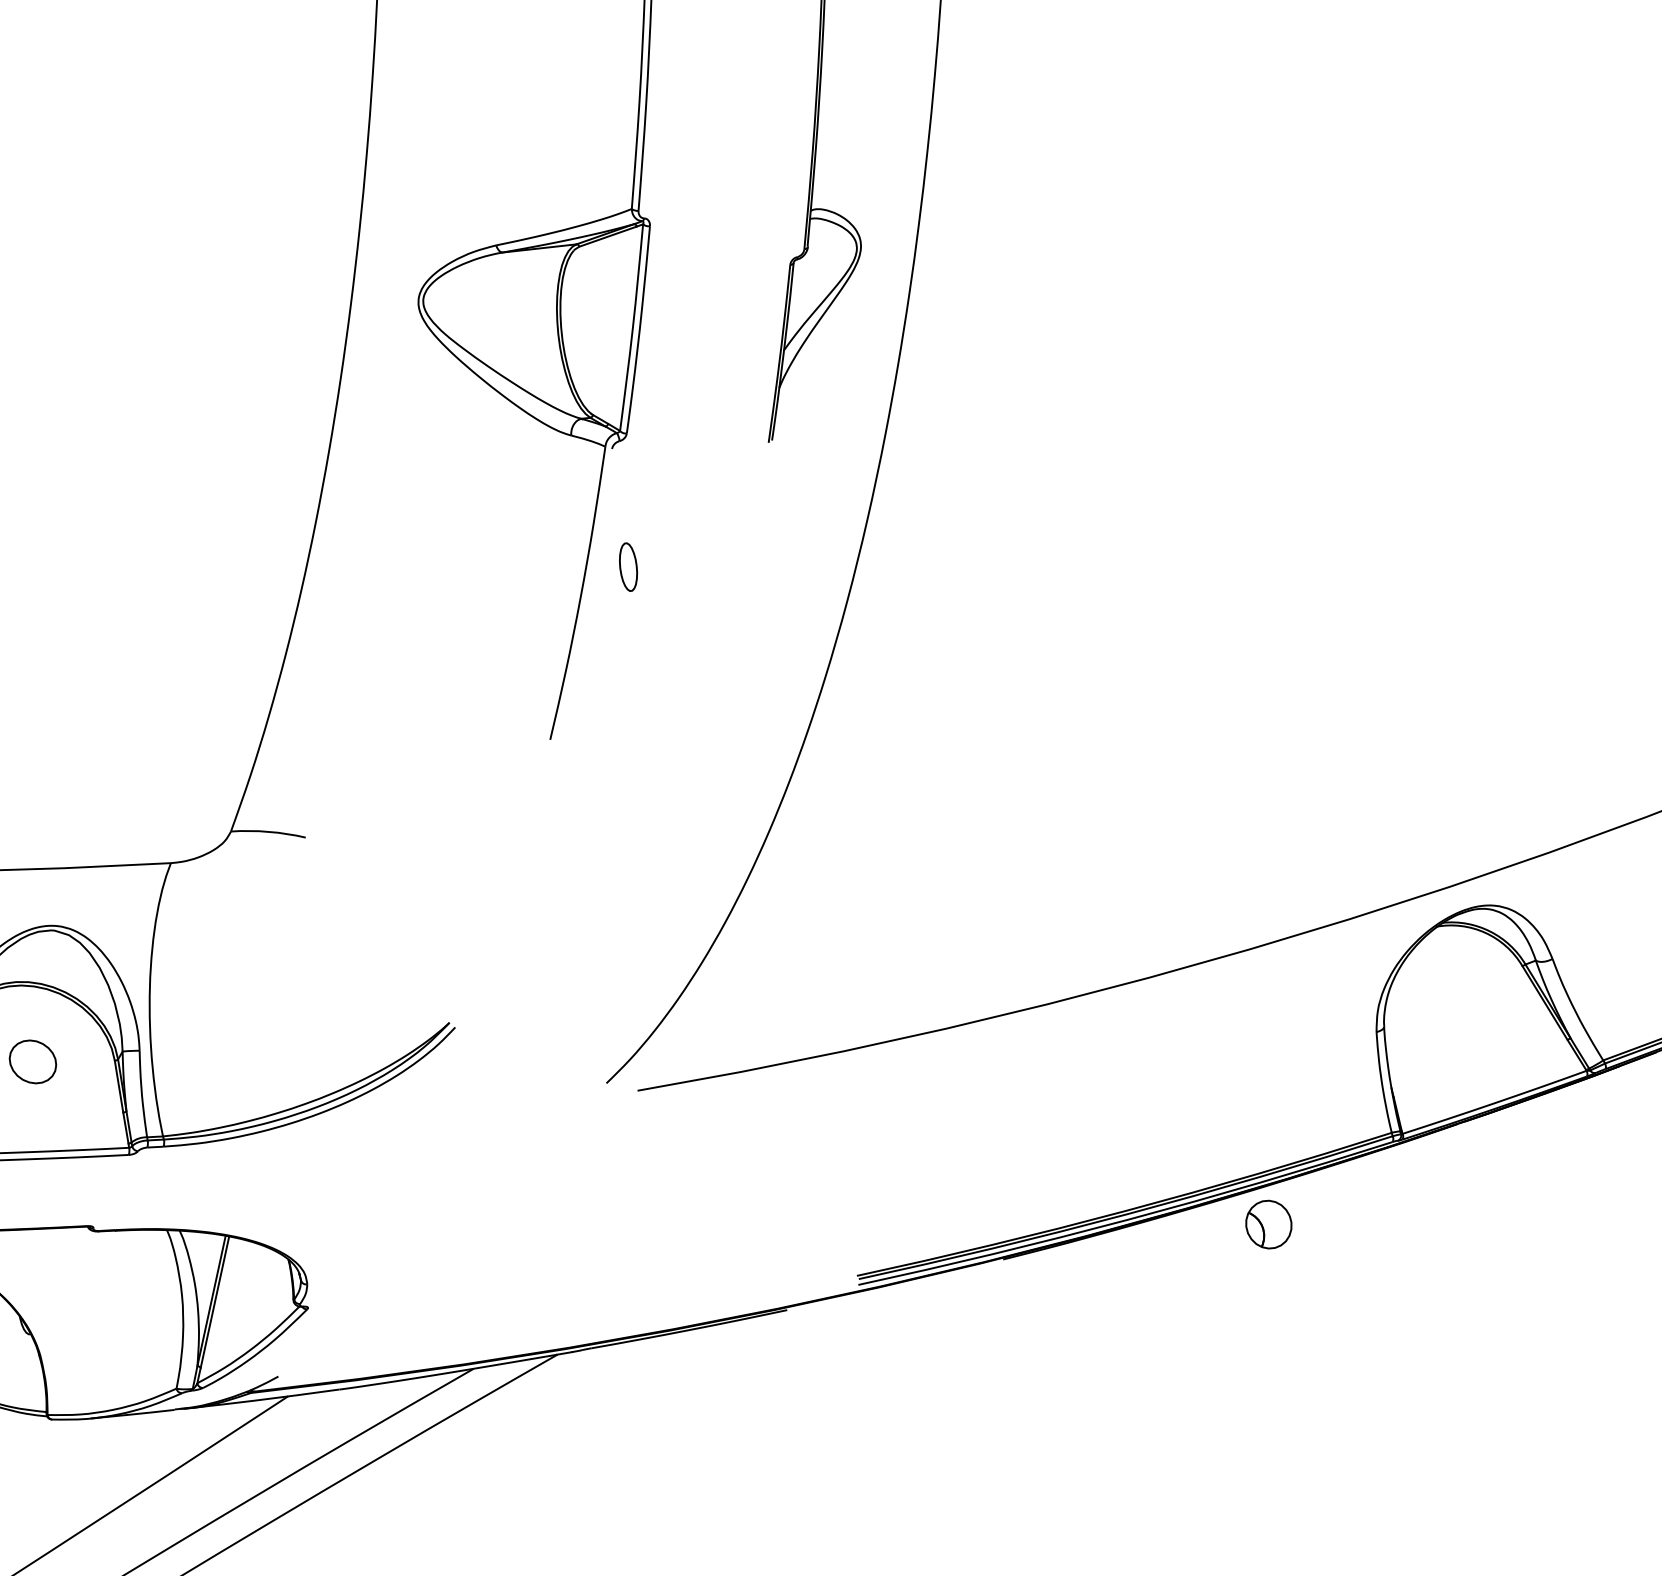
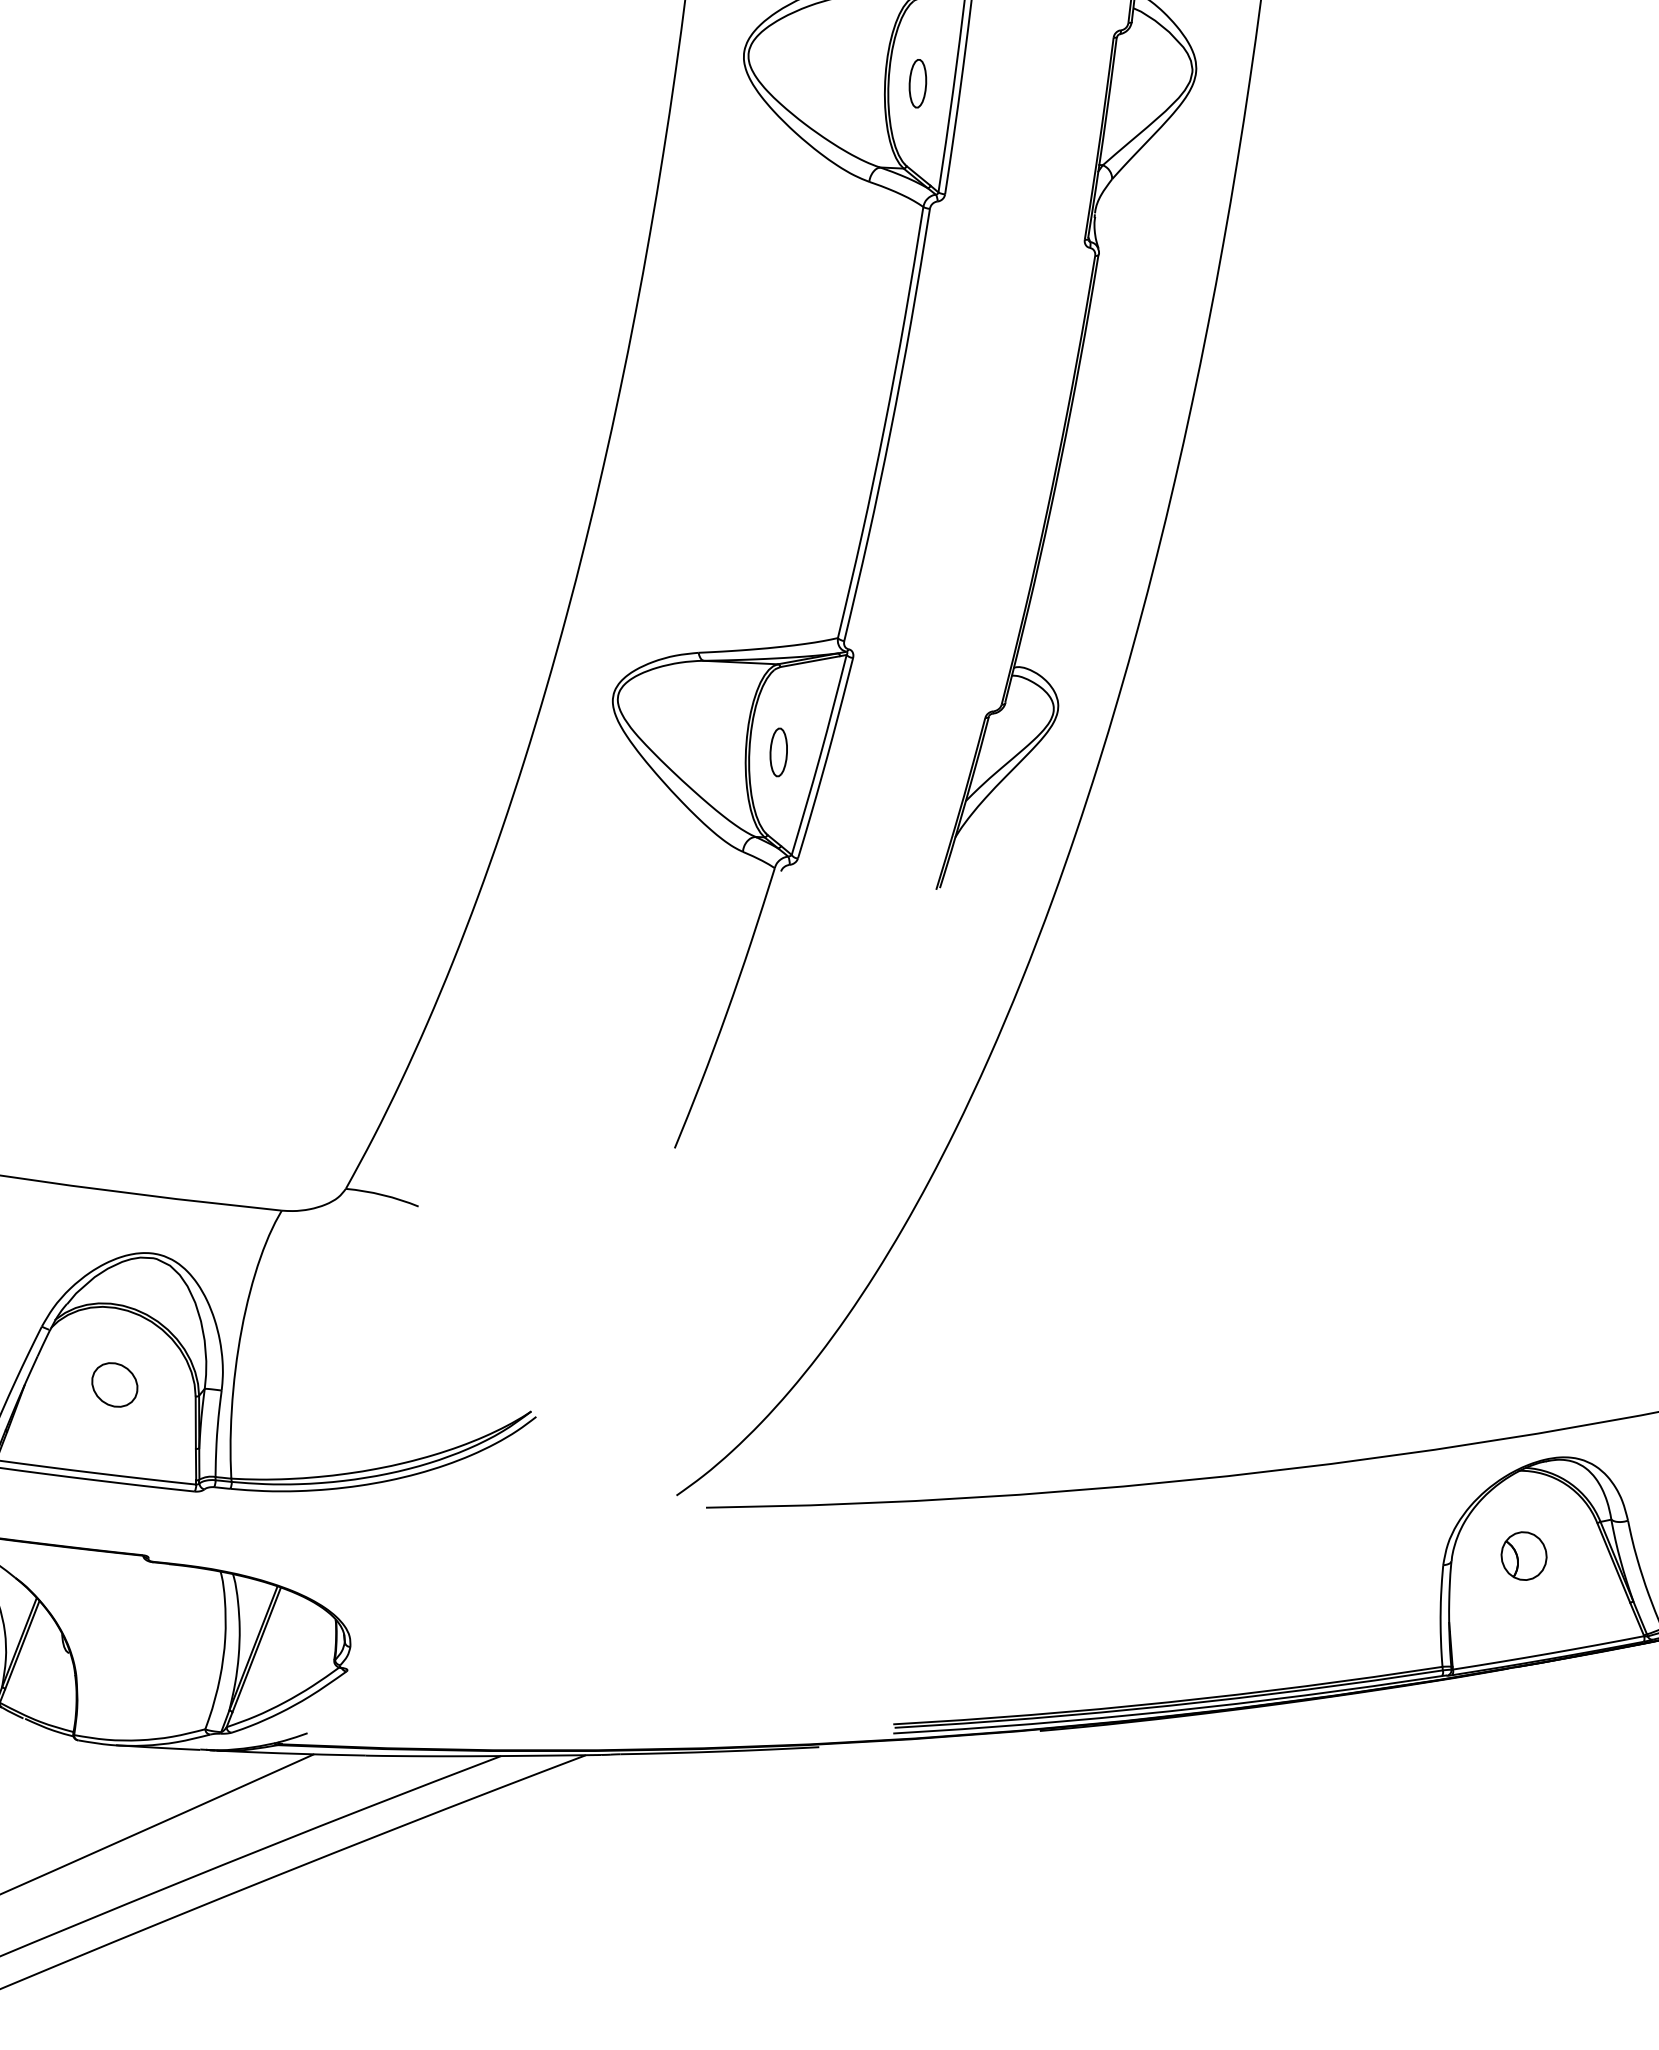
part: (628, 567) -> (778, 752), moved
part: (1268, 1224) -> (1523, 1555), moved

